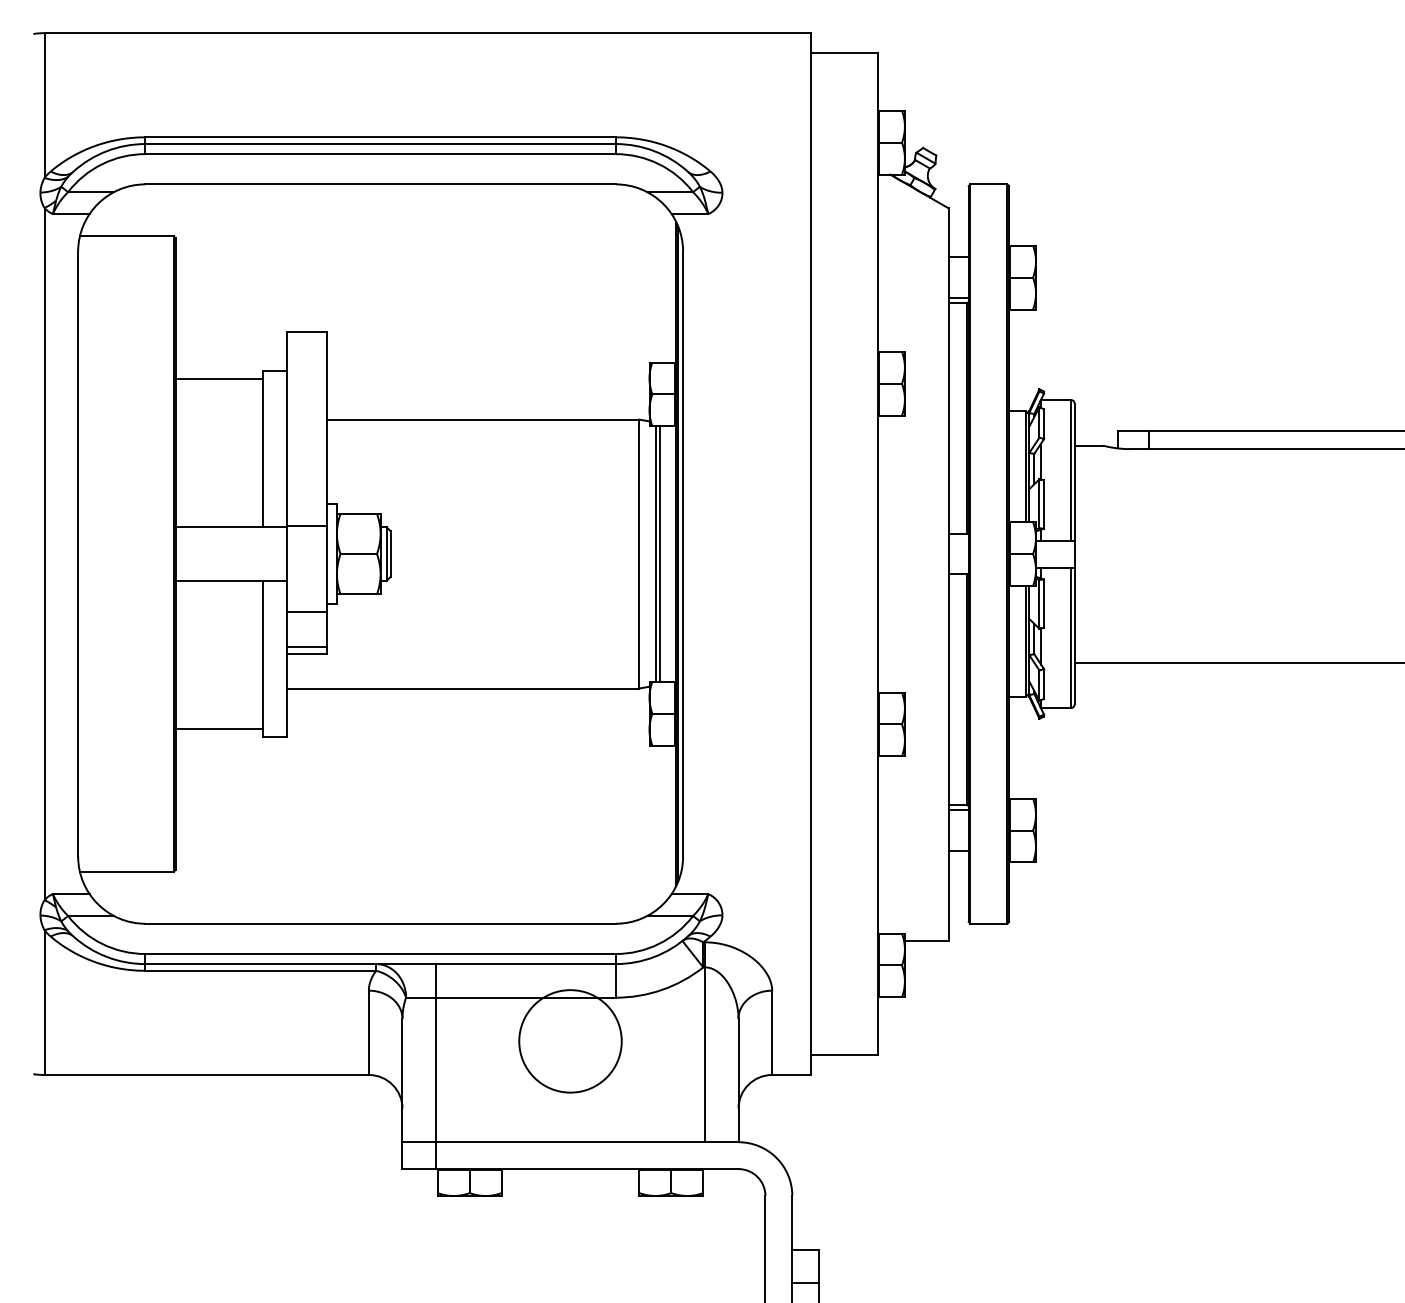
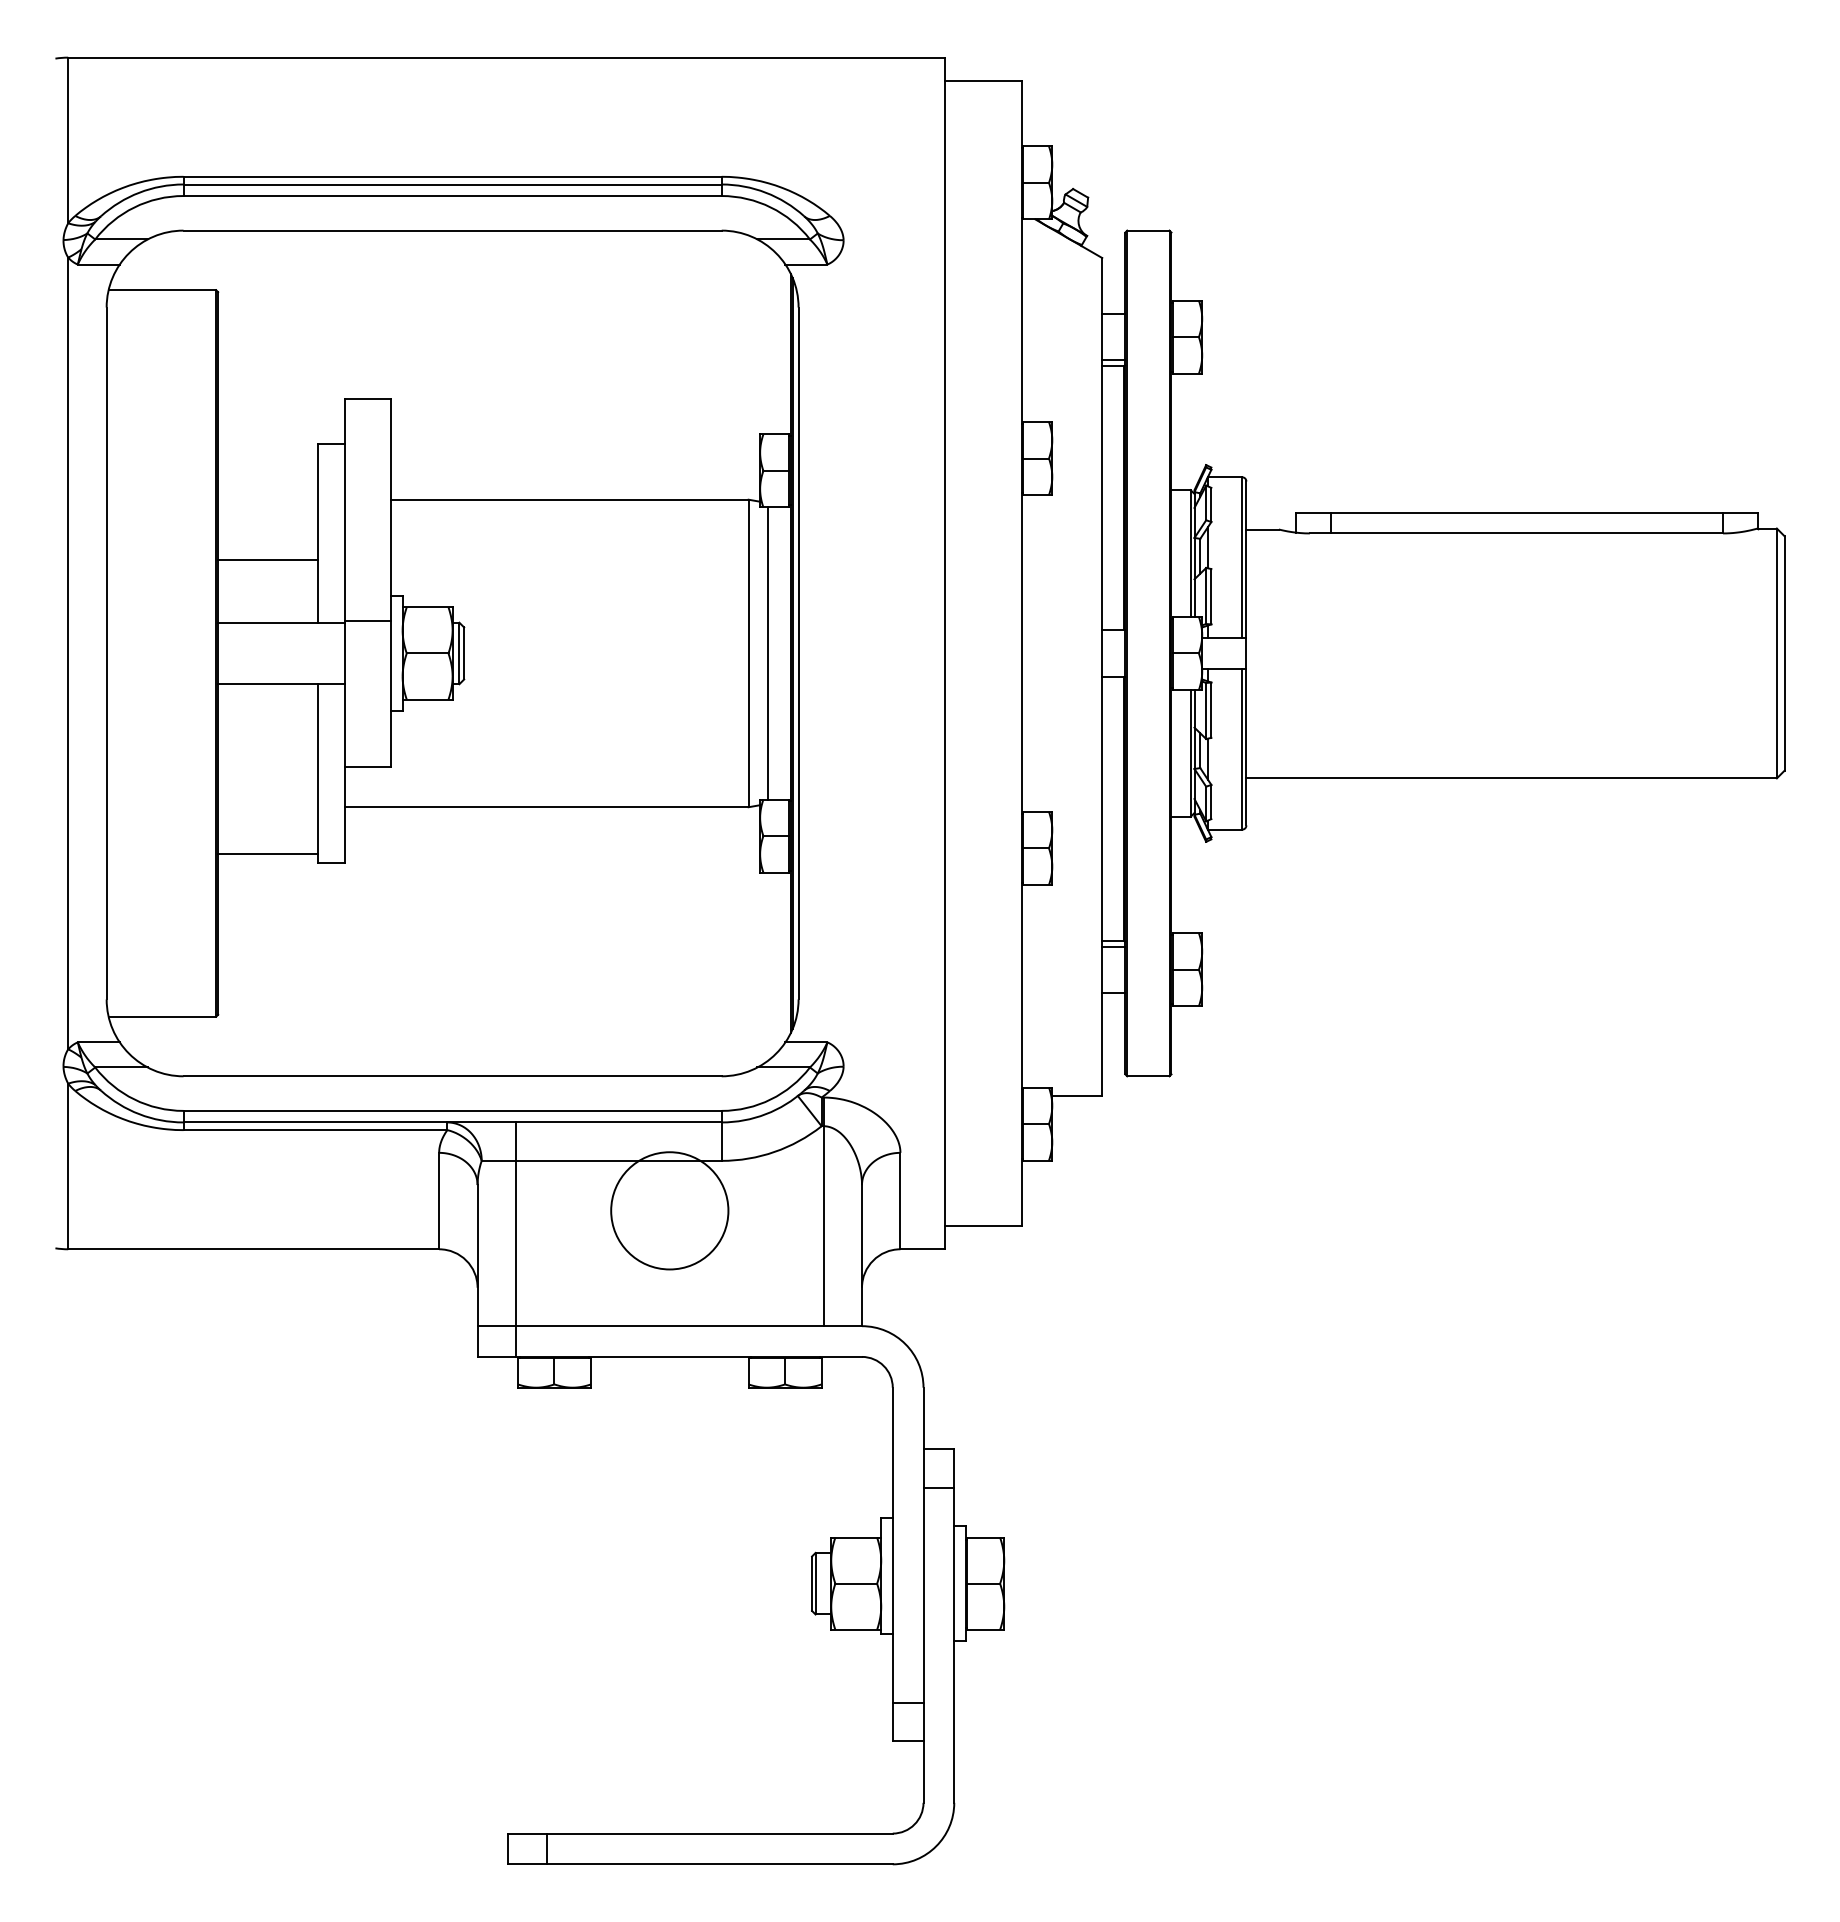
line: (219, 379) -> (268, 560), moved
line: (659, 554) -> (771, 653), removed
line: (306, 612) -> (367, 720), removed
line: (306, 646) -> (367, 759), removed

